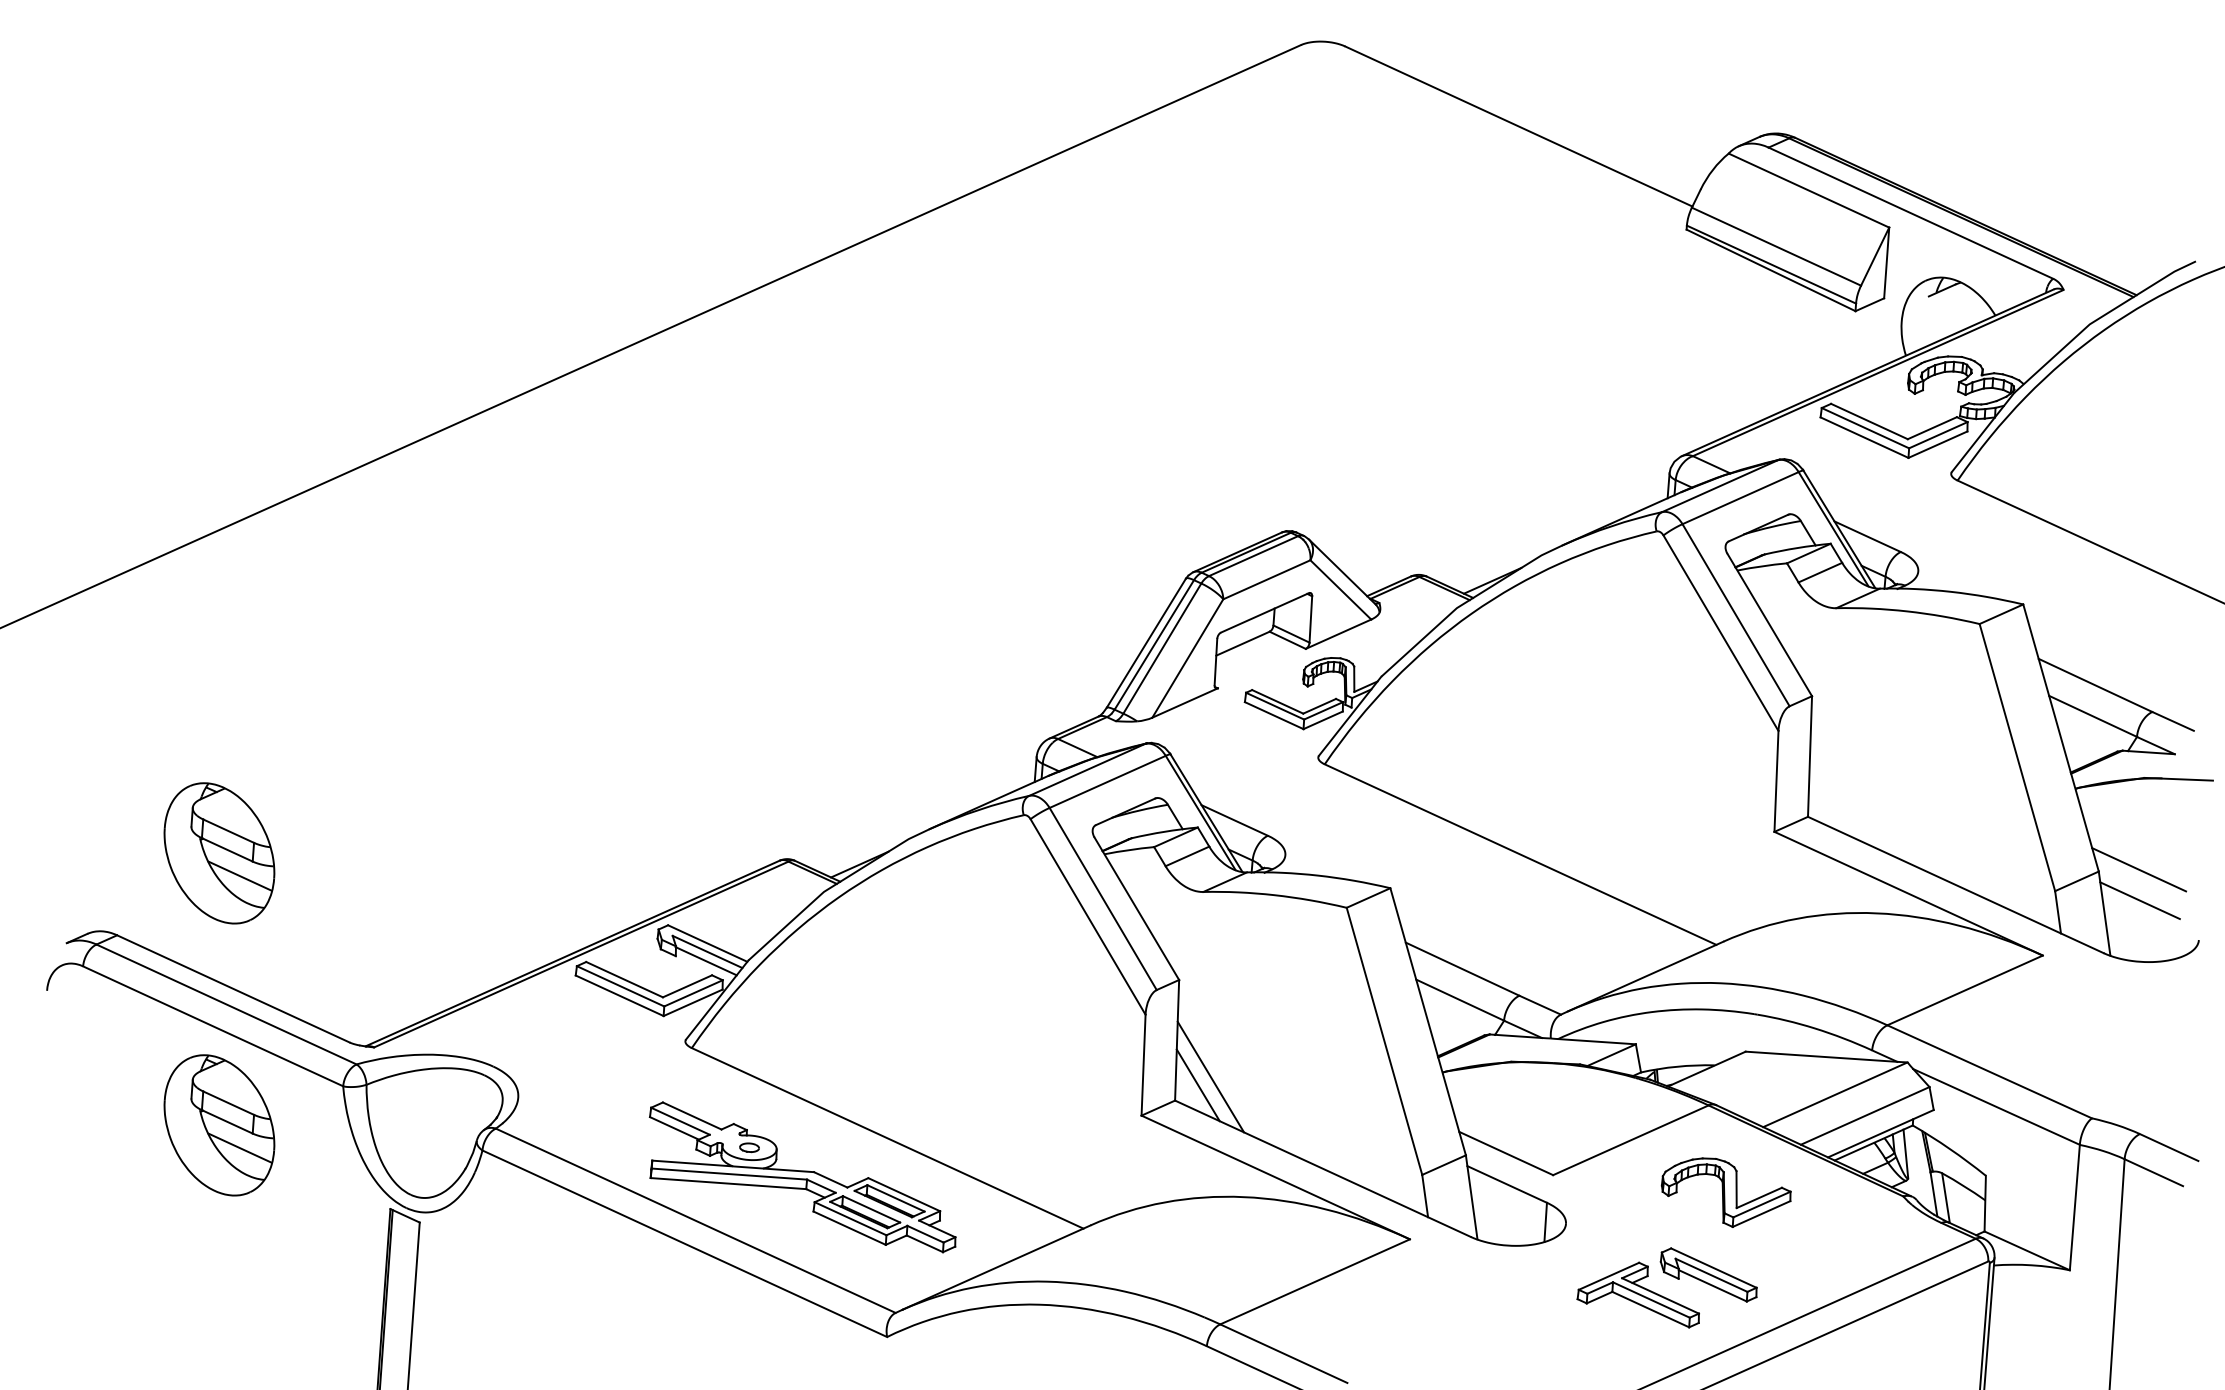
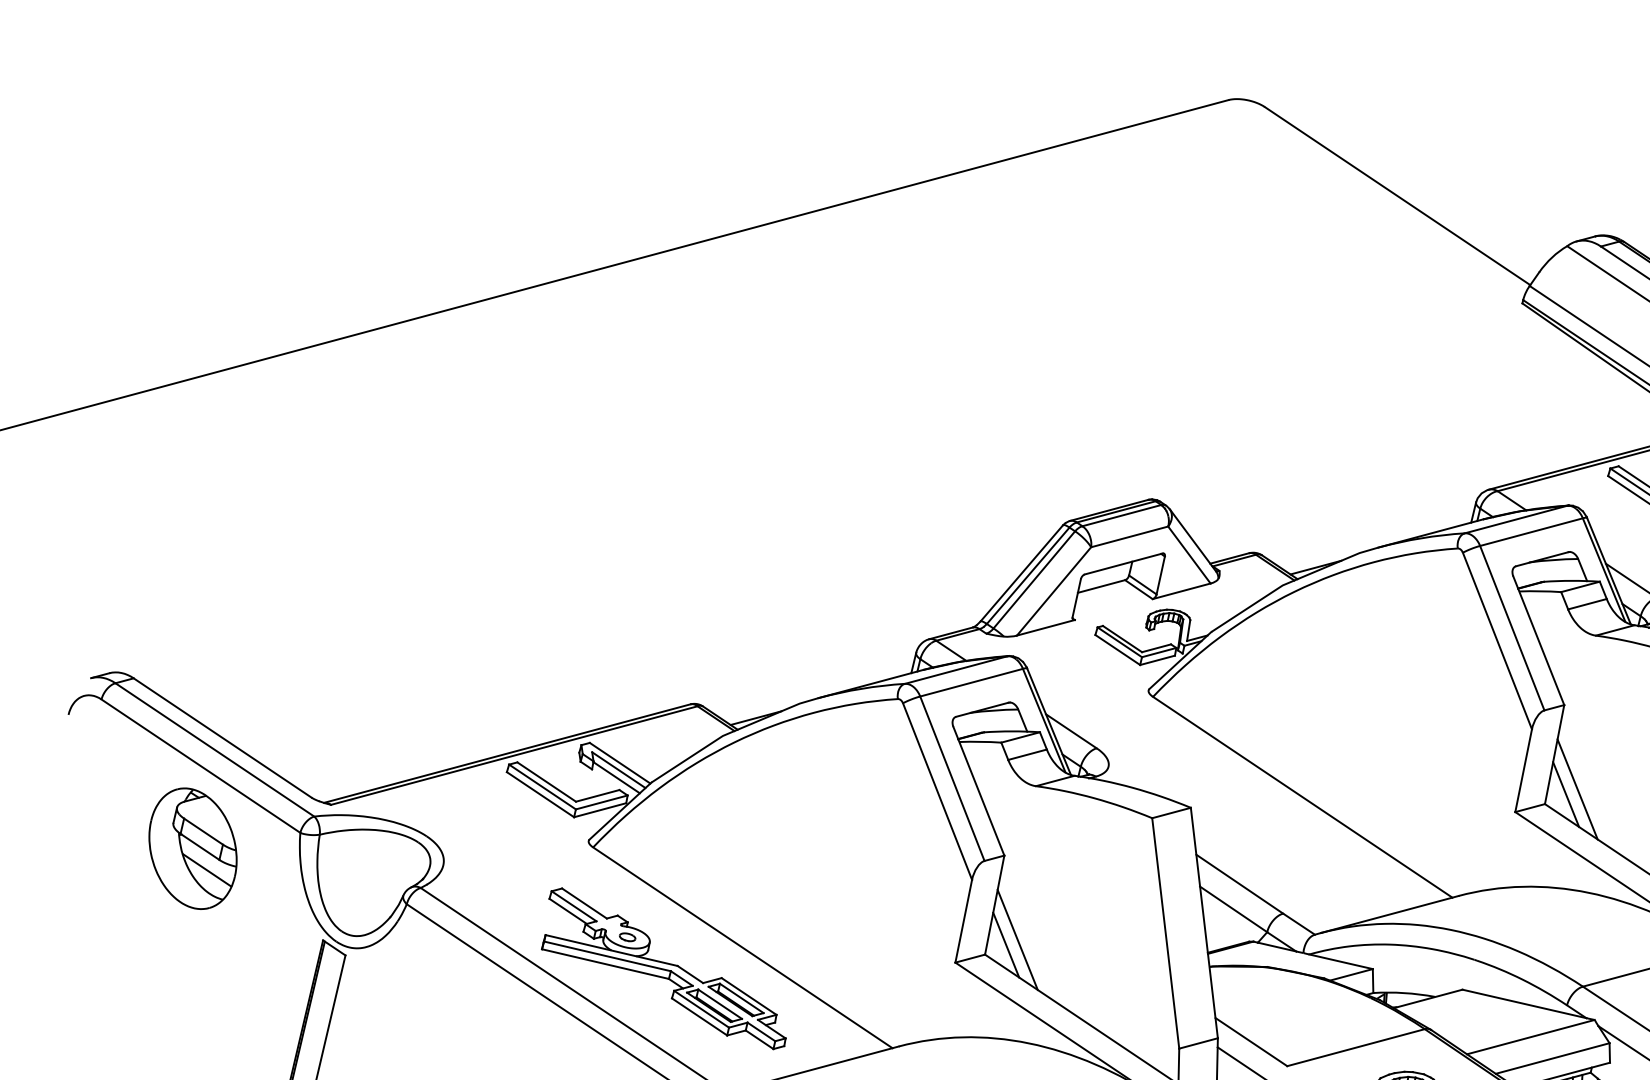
line: (1843, 793) -> (1577, 789), added
line: (1830, 801) -> (1565, 794), added
part: (219, 853) -> (229, 624), removed

